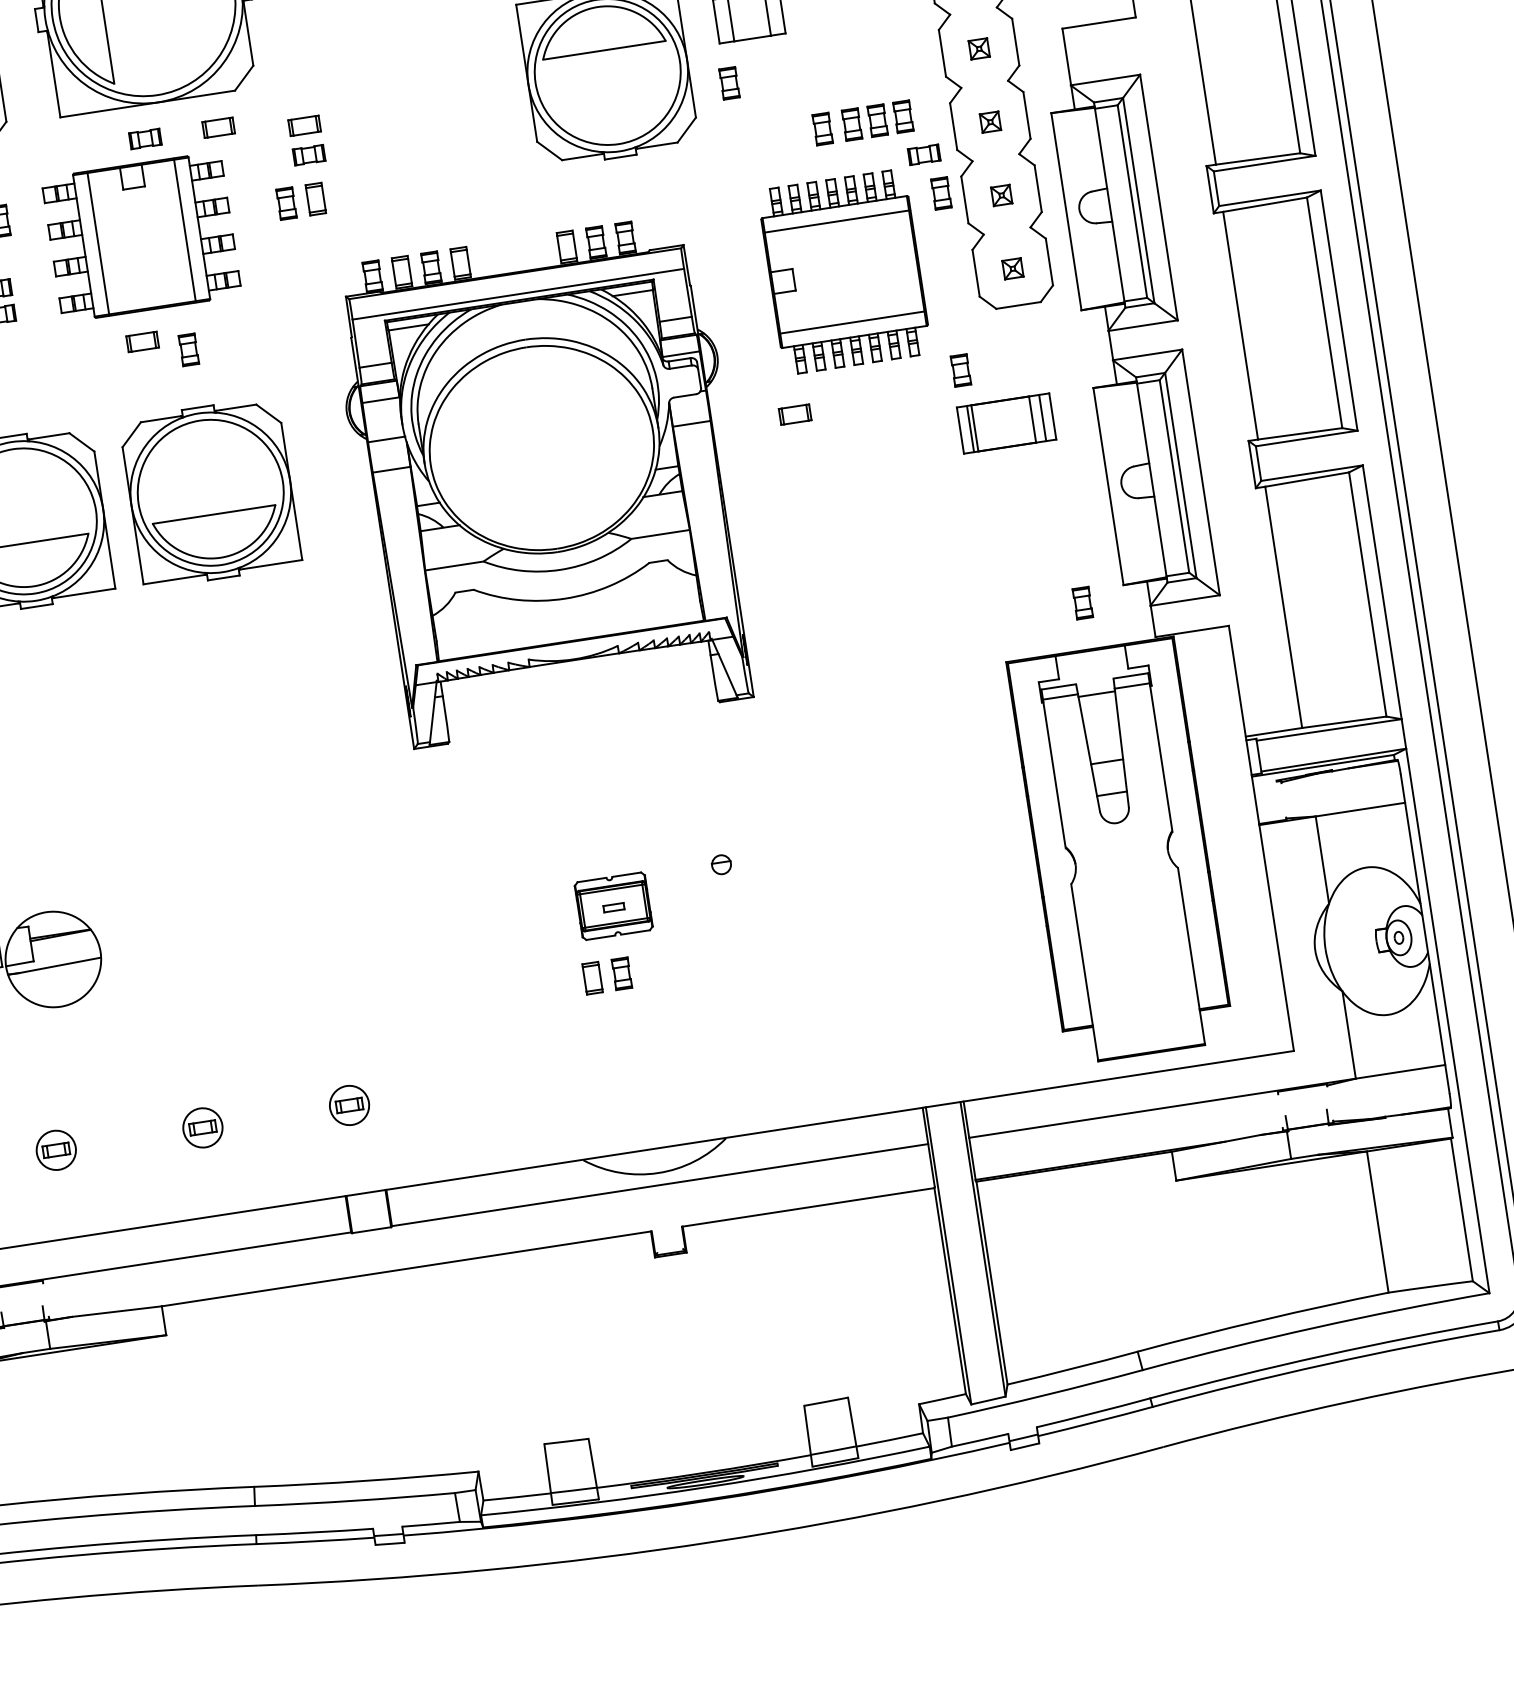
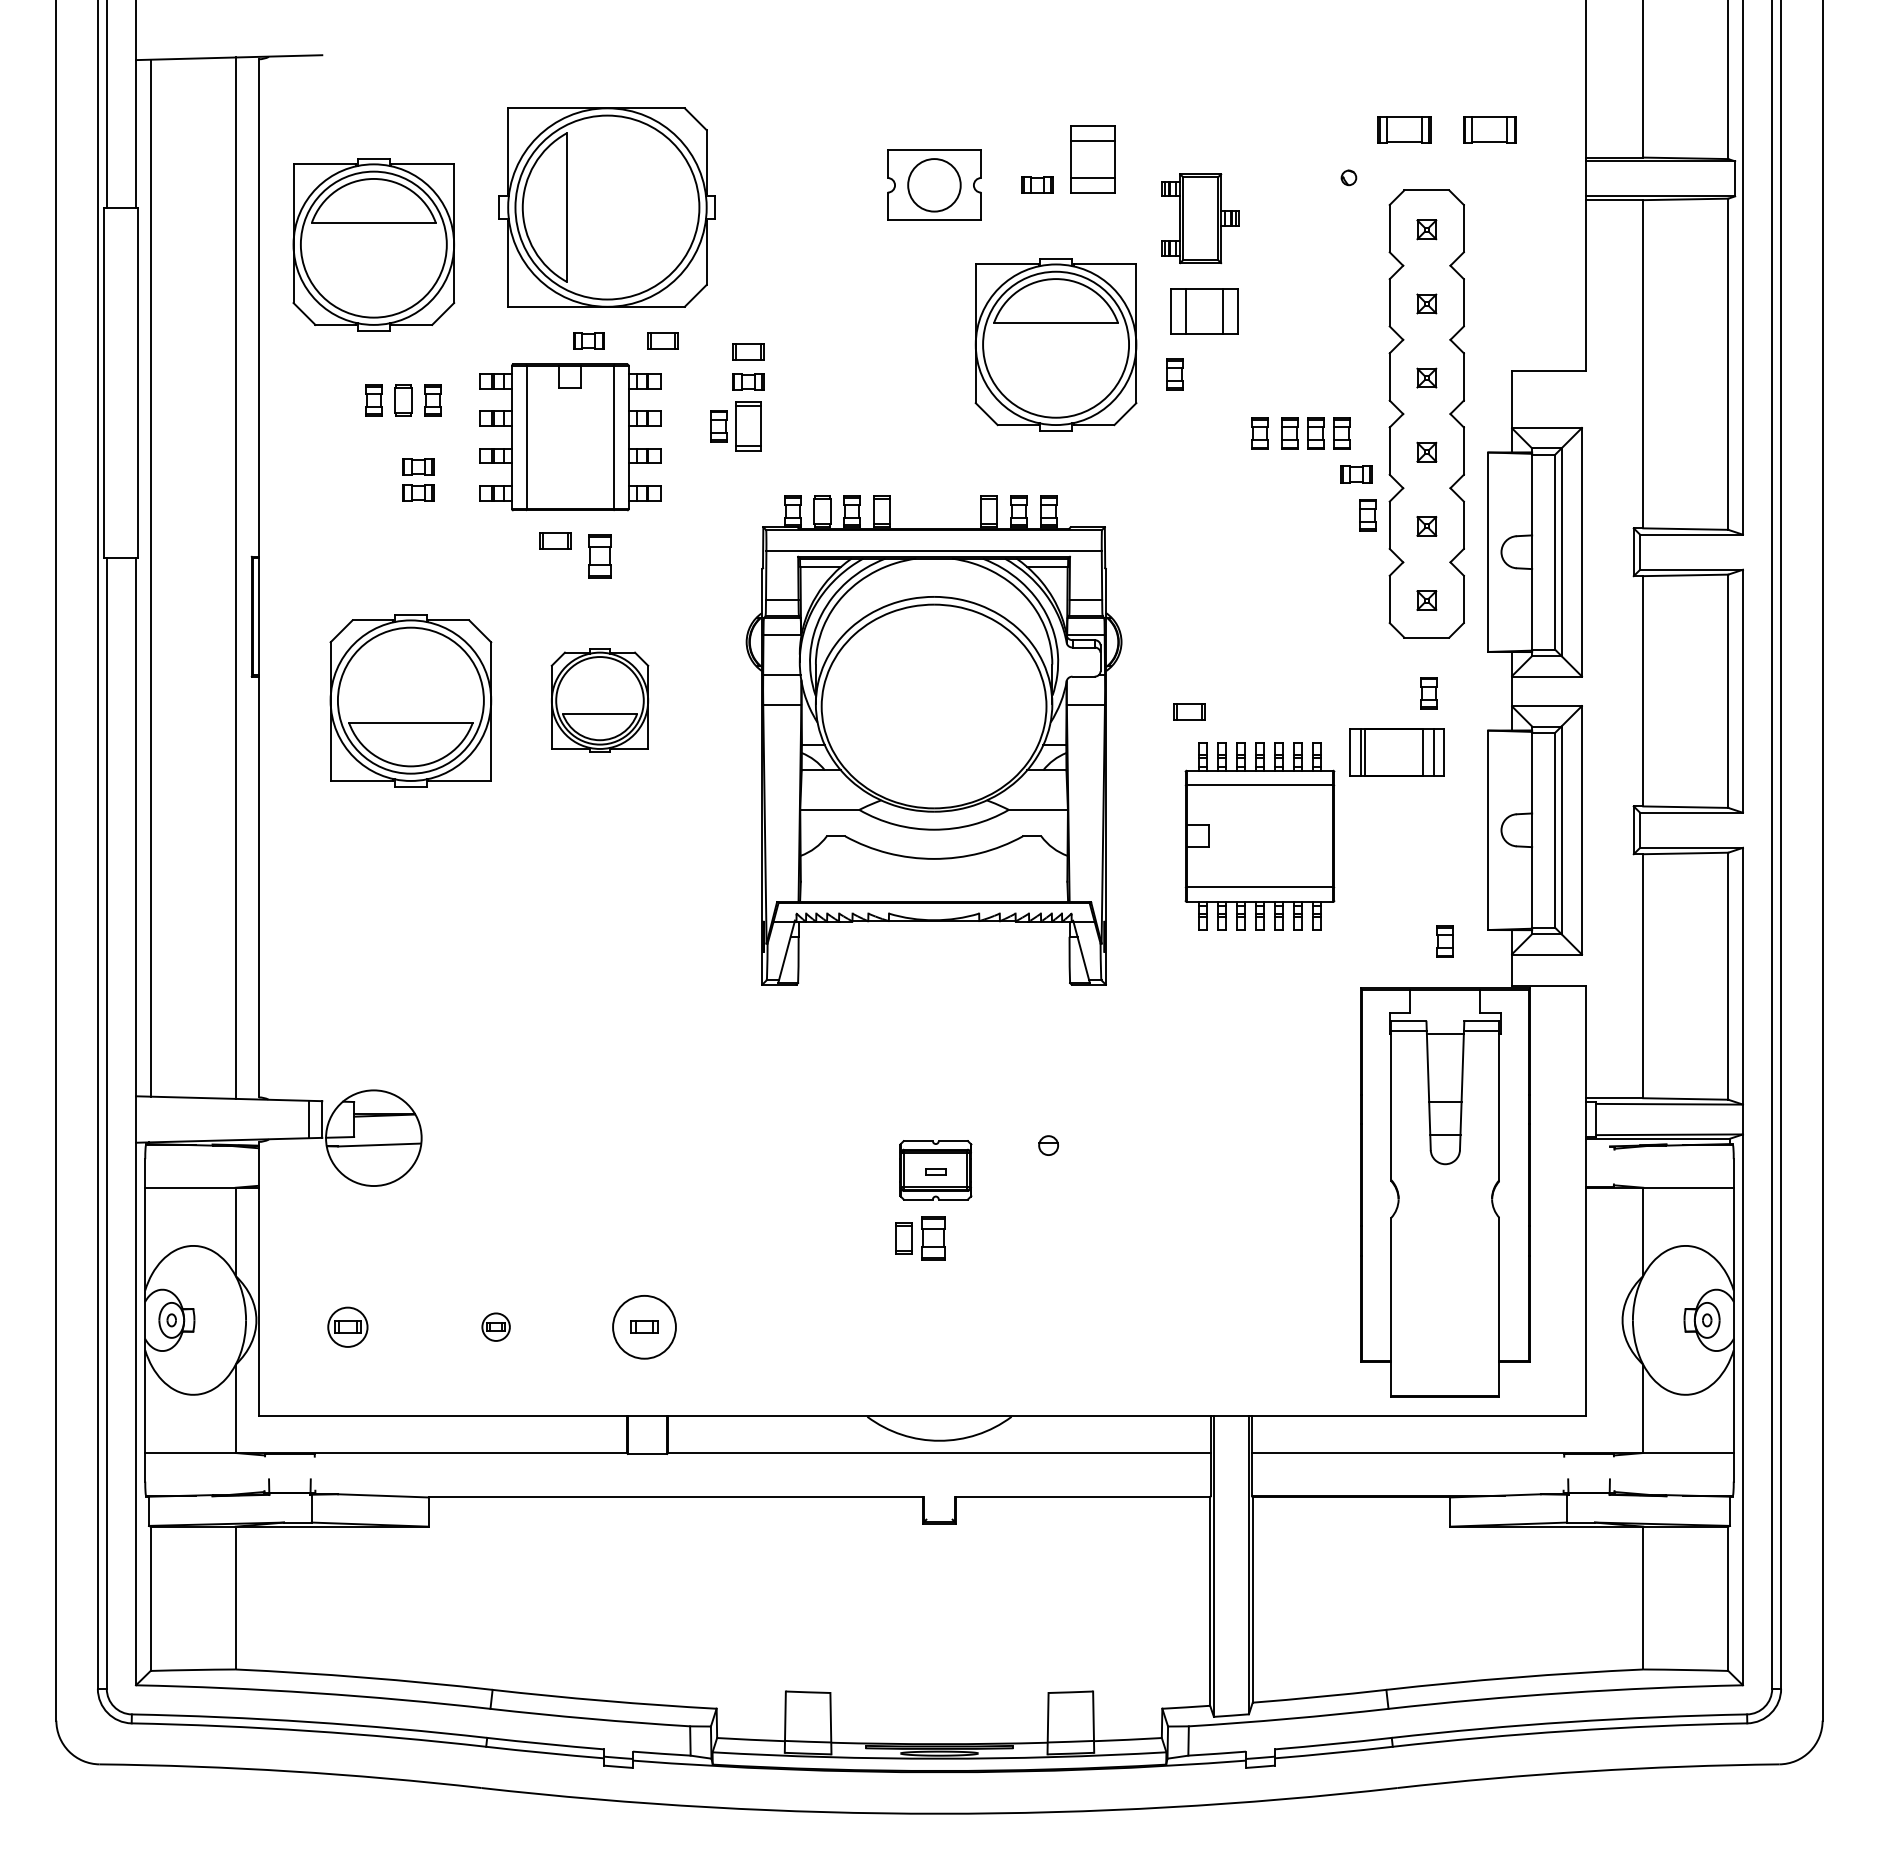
part: (315, 199) -> (747, 426), size x1.6
part: (844, 272) -> (1259, 836), moved
part: (188, 349) -> (599, 555), size x1.4
part: (960, 370) -> (1428, 693), moved
part: (210, 492) -> (599, 700), size x0.6
part: (621, 973) -> (933, 1238), size x1.4
circle: (349, 1104) -> (644, 1326), size x1.6
part: (202, 1127) -> (495, 1326), size x0.7

